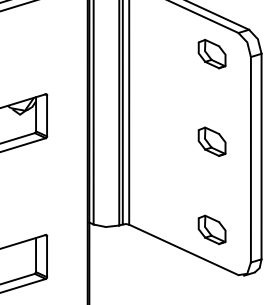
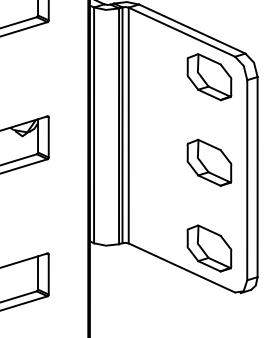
part: (212, 54) -> (209, 77), size x1.67
part: (212, 141) -> (209, 162), size x1.67
part: (212, 229) -> (209, 248), size x1.67

